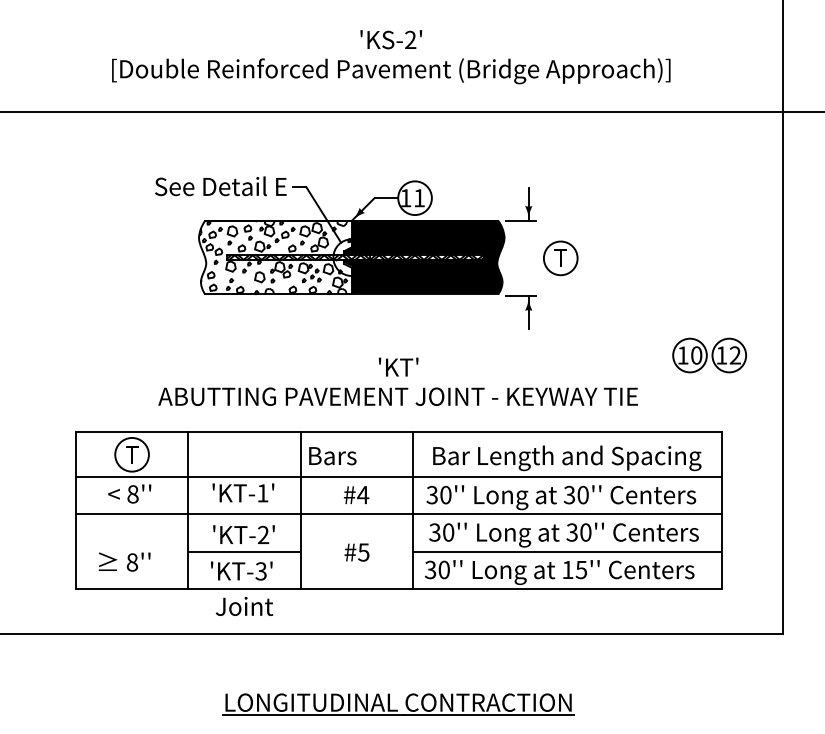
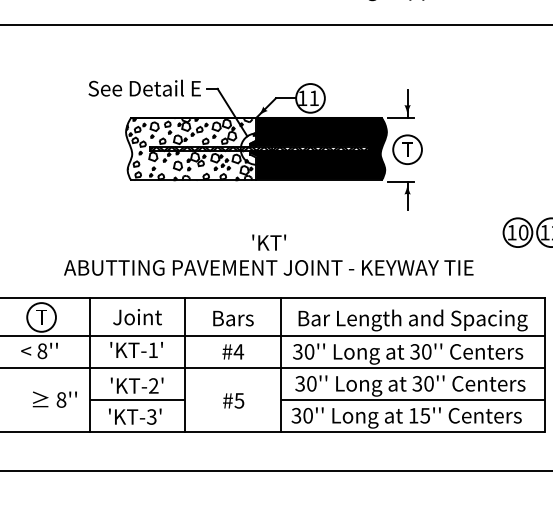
part: (345, 252) -> (251, 144), moved
text: (332, 456) -> (233, 318), moved
text: (124, 561) -> (54, 399), moved
text: (244, 605) -> (137, 316), moved

